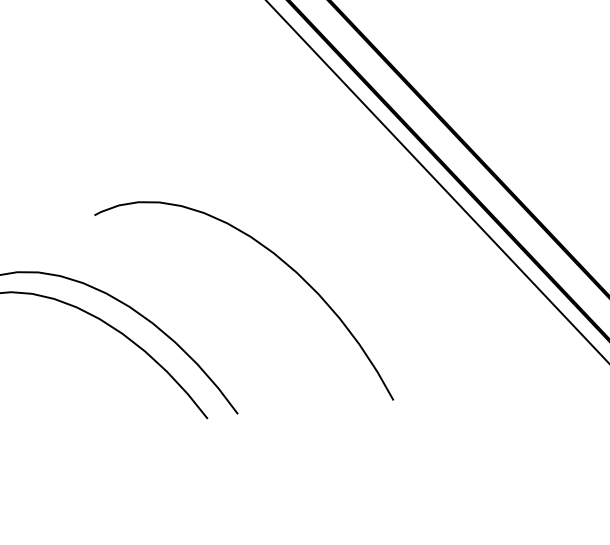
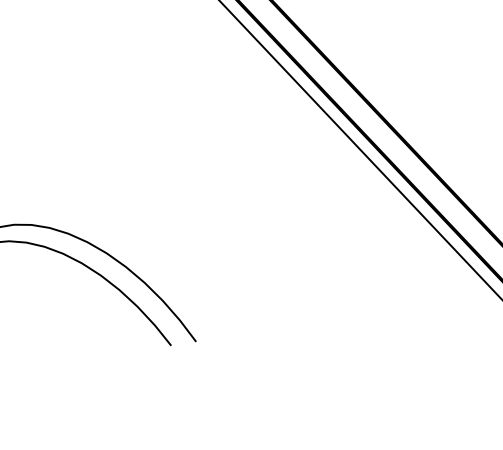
curve: (281, 262) -> (232, 216), removed

